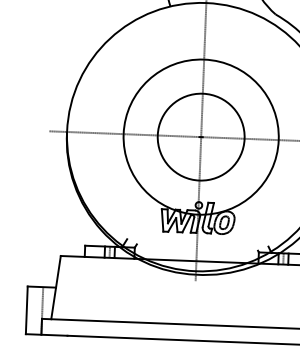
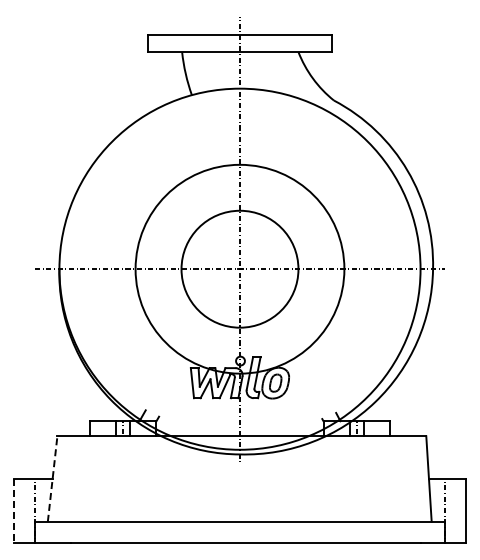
line: (55, 287) -> (52, 478), solid -> dashed
line: (26, 310) -> (14, 511), solid -> dashed

